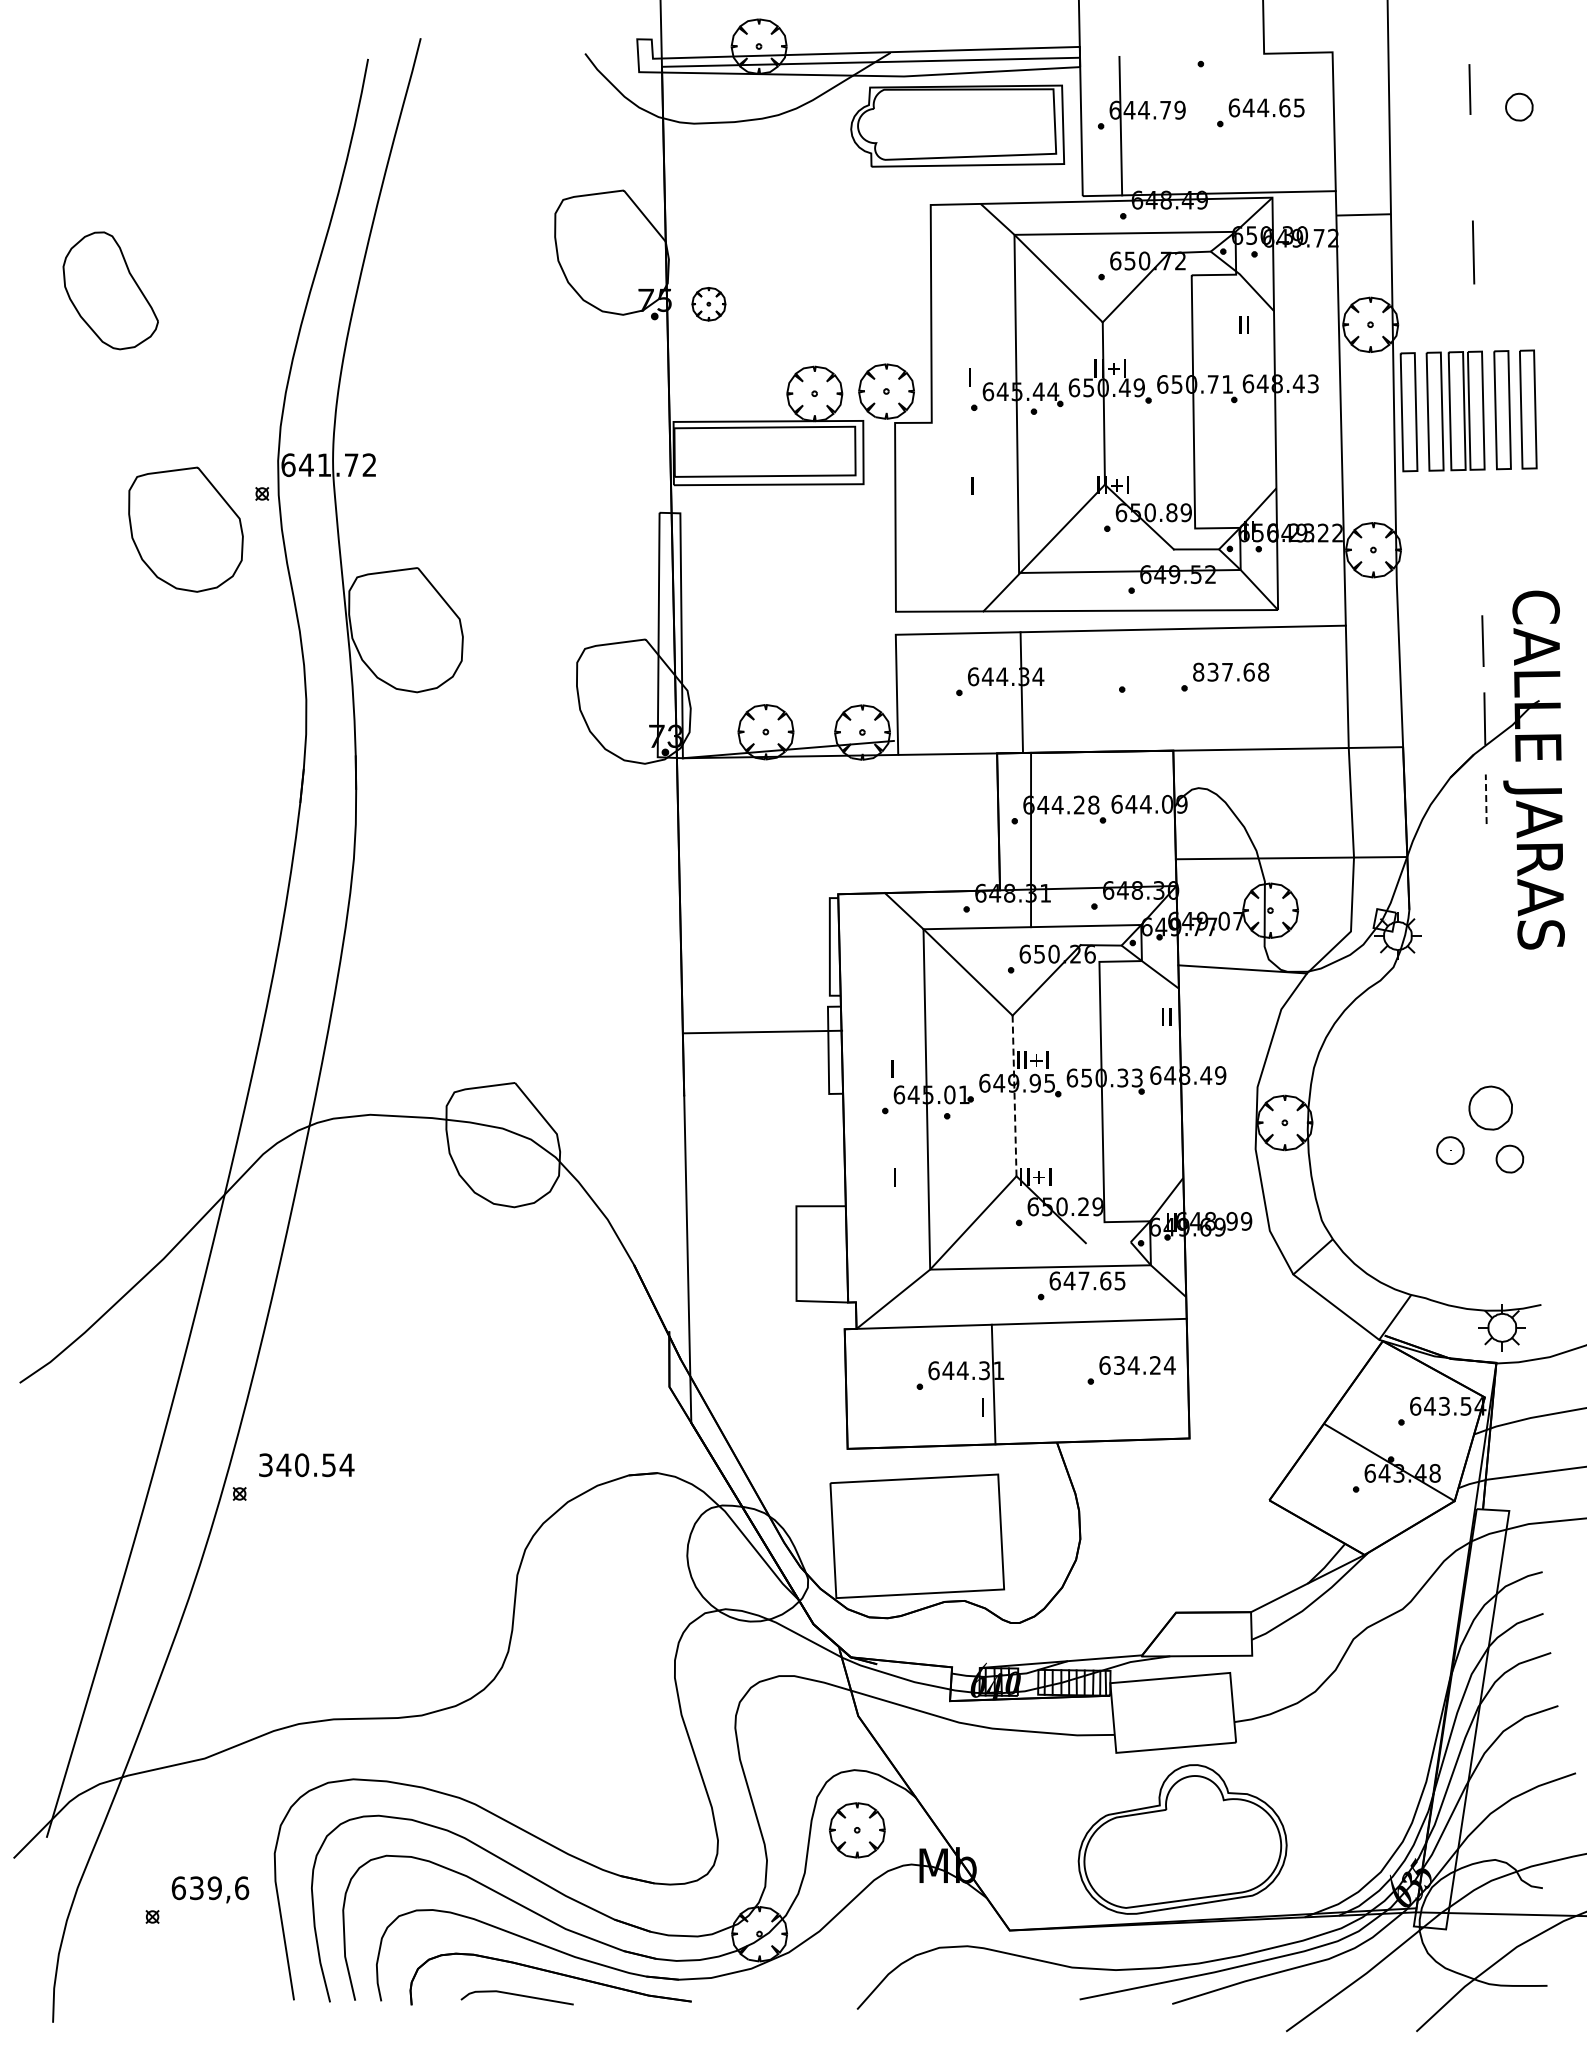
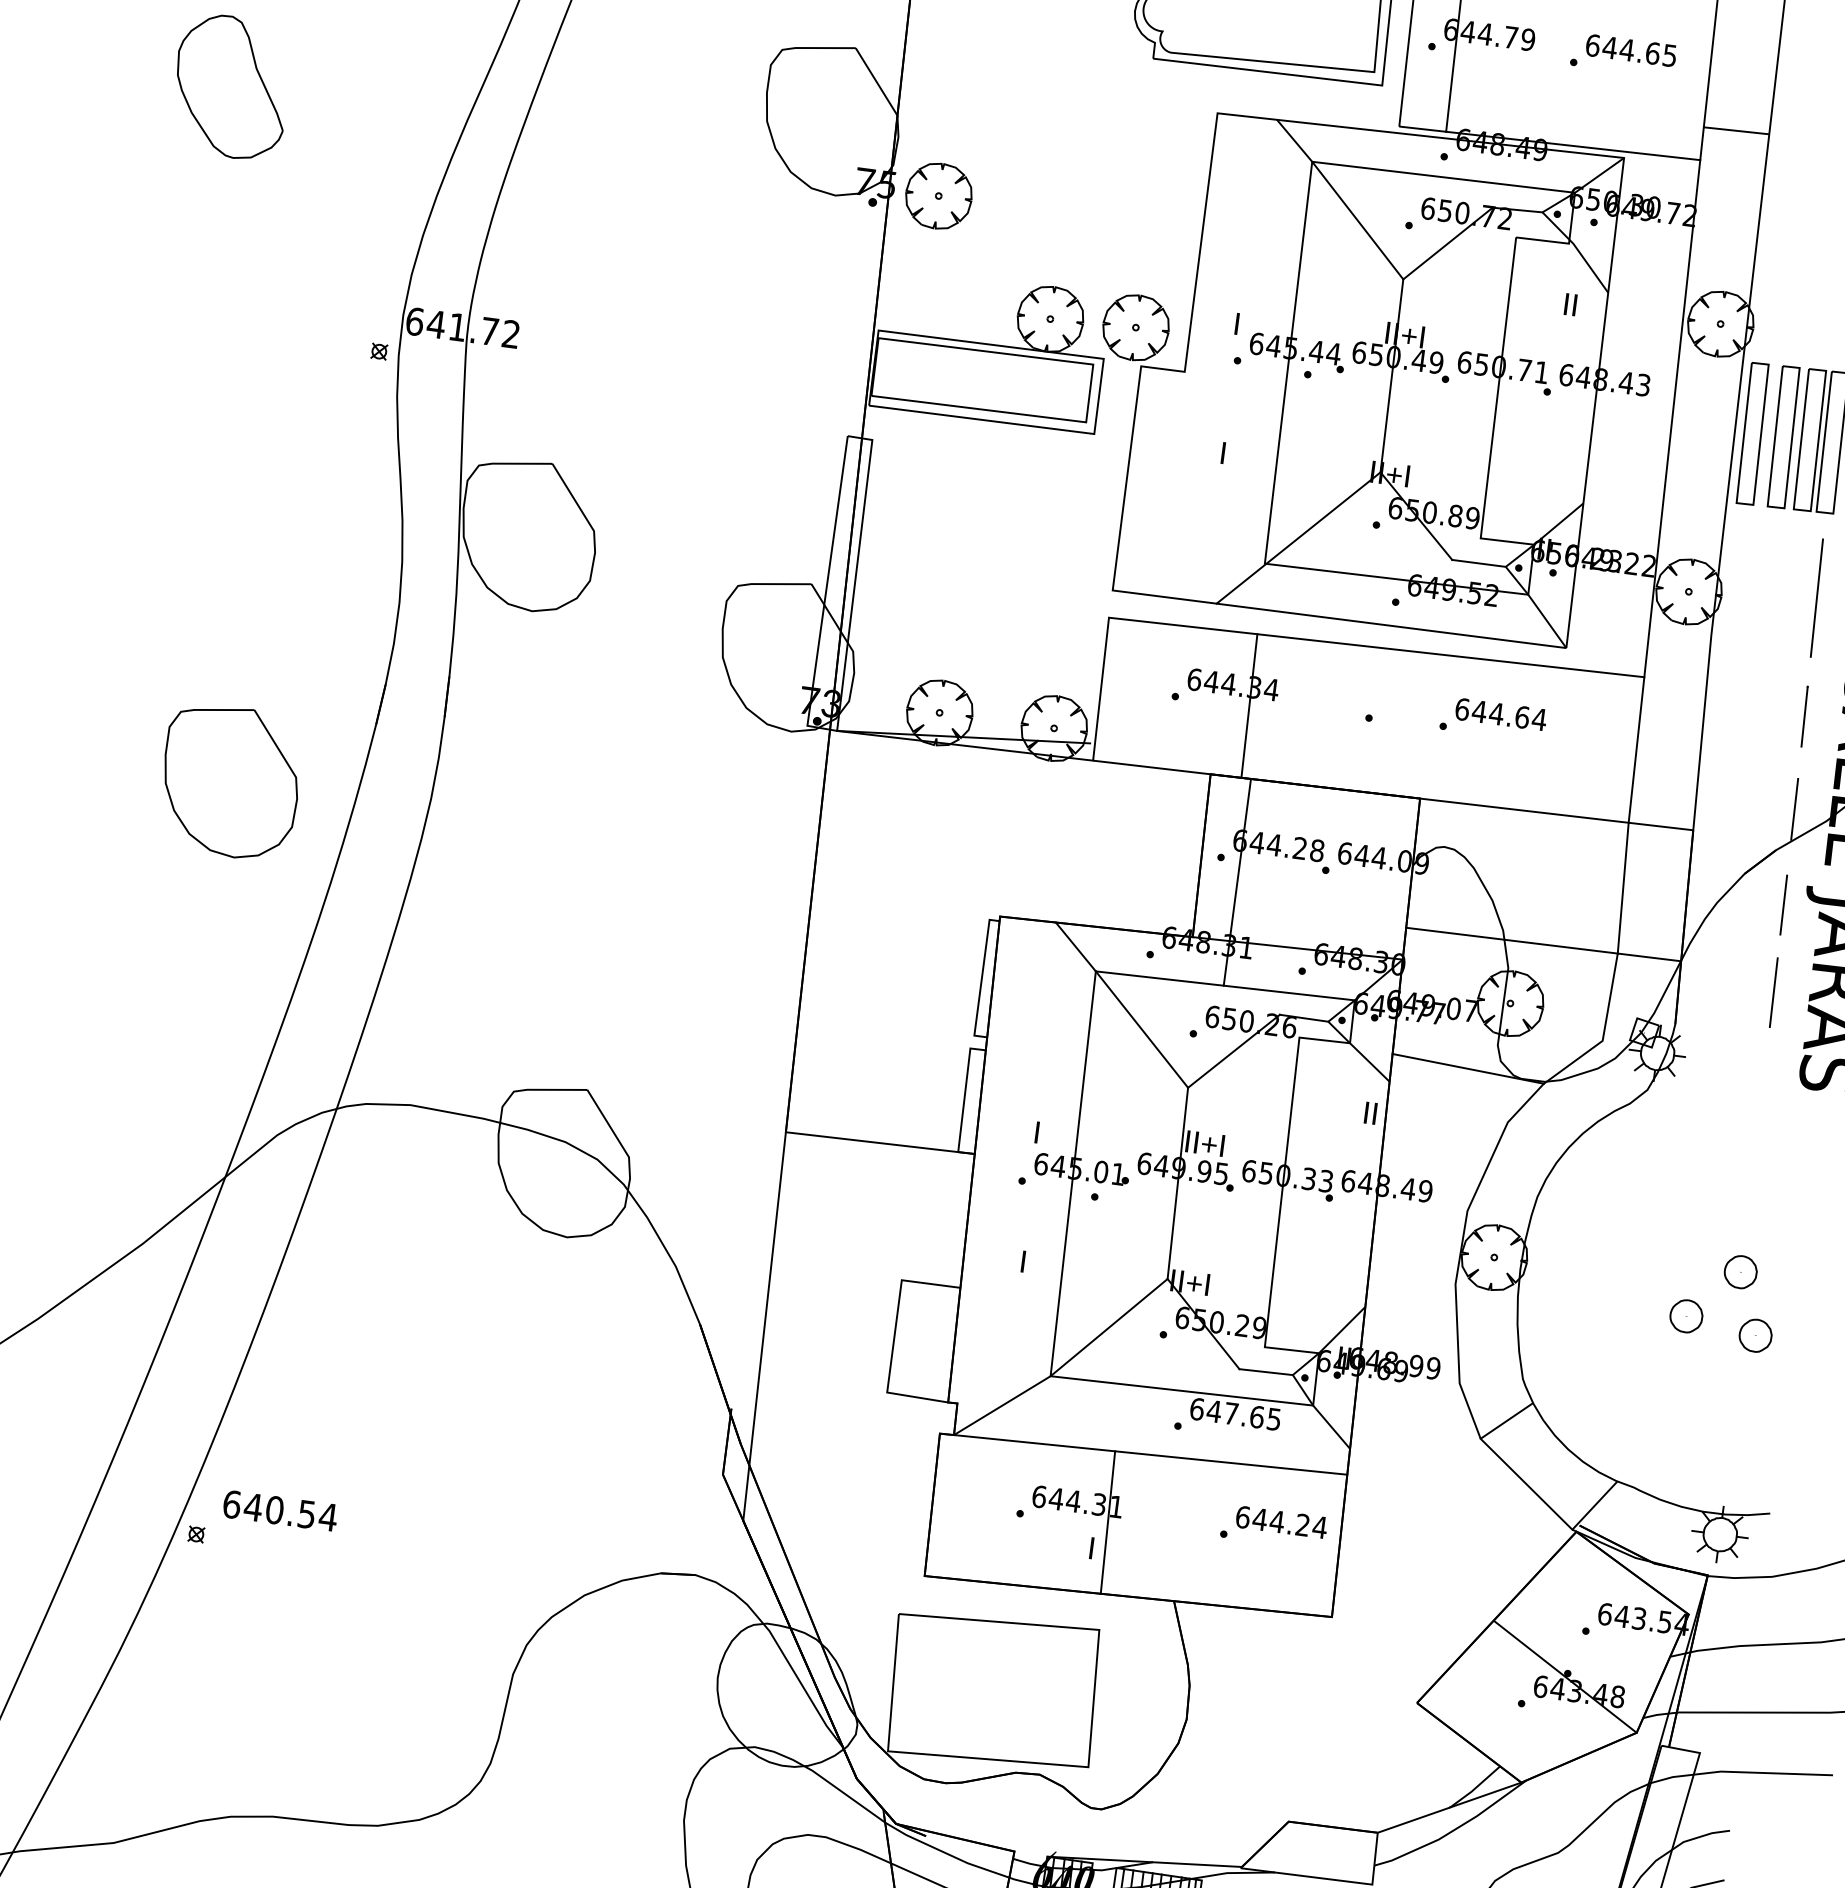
line: (1363, 214) -> (1736, 130), moved
part: (708, 304) -> (938, 196), size x1.67
part: (185, 529) -> (230, 781), moved
line: (1480, 541) -> (1817, 598), added
text: (1231, 671) -> (1501, 713), 837.68 -> 644.64
line: (1486, 799) -> (1784, 905), dashed -> solid
line: (1487, 872) -> (1773, 992), added
line: (762, 1031) -> (880, 1142), moved
line: (1014, 1096) -> (1177, 1184), dashed -> solid
part: (1490, 1107) -> (1740, 1271), size x0.62
line: (1107, 1242) -> (1265, 1371), added
text: (1119, 1365) -> (1260, 1519), 634.24 -> 644.24
text: (266, 1465) -> (232, 1504), 340.54 -> 640.54

